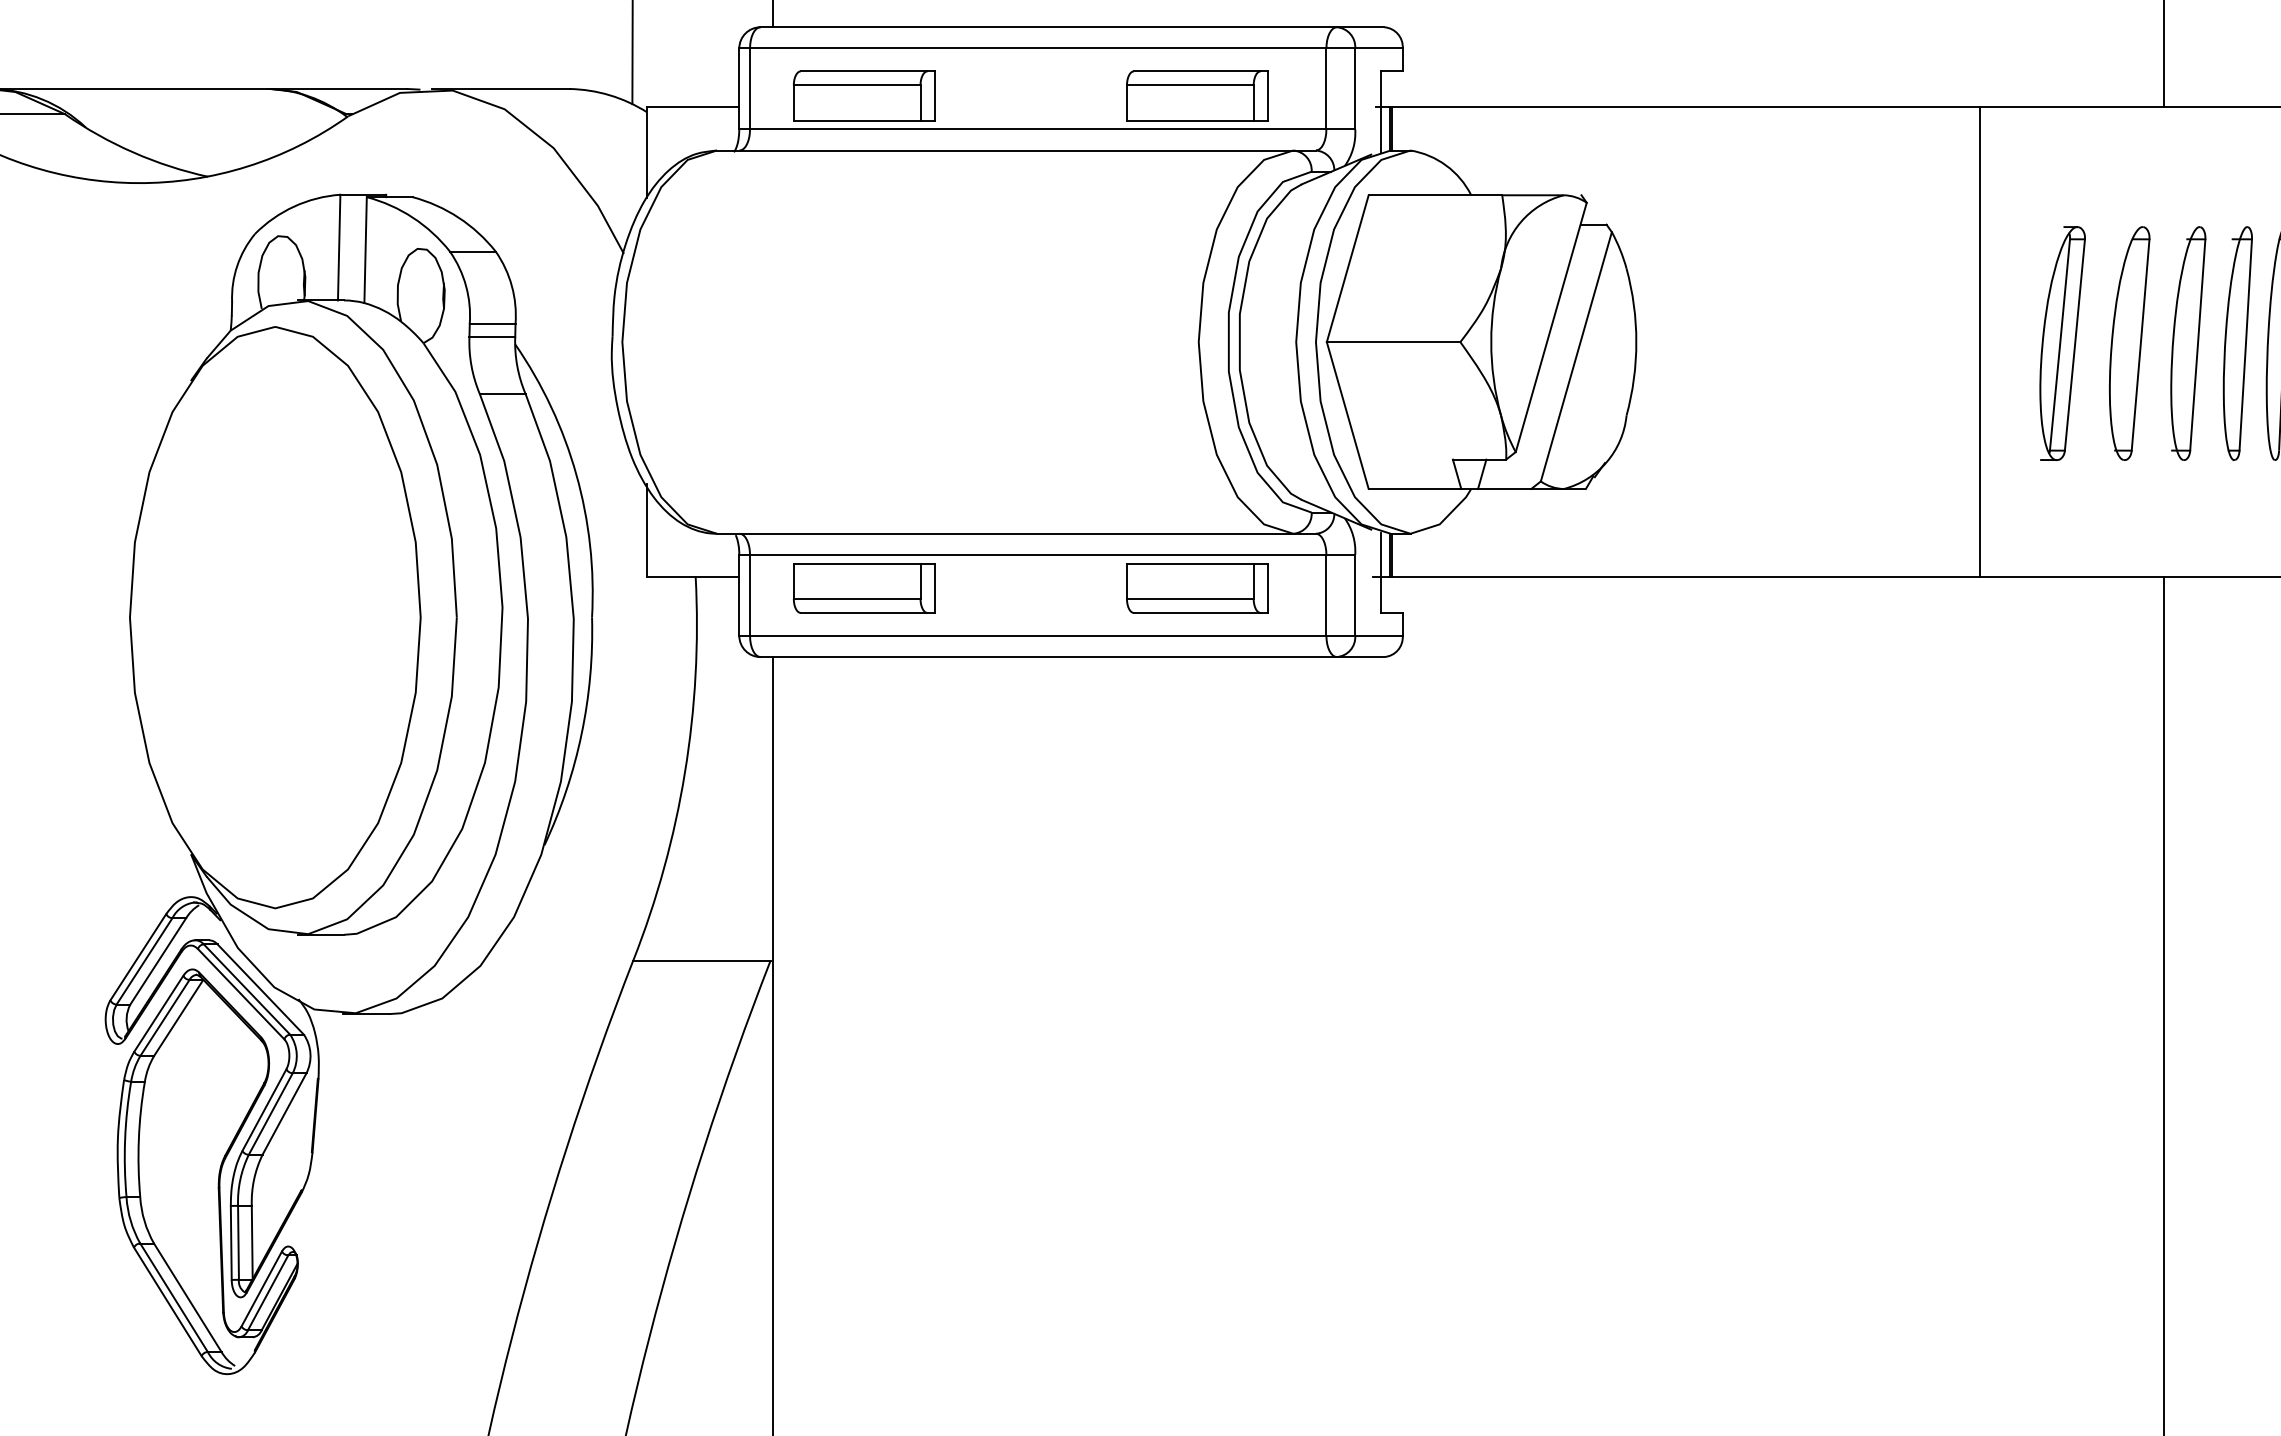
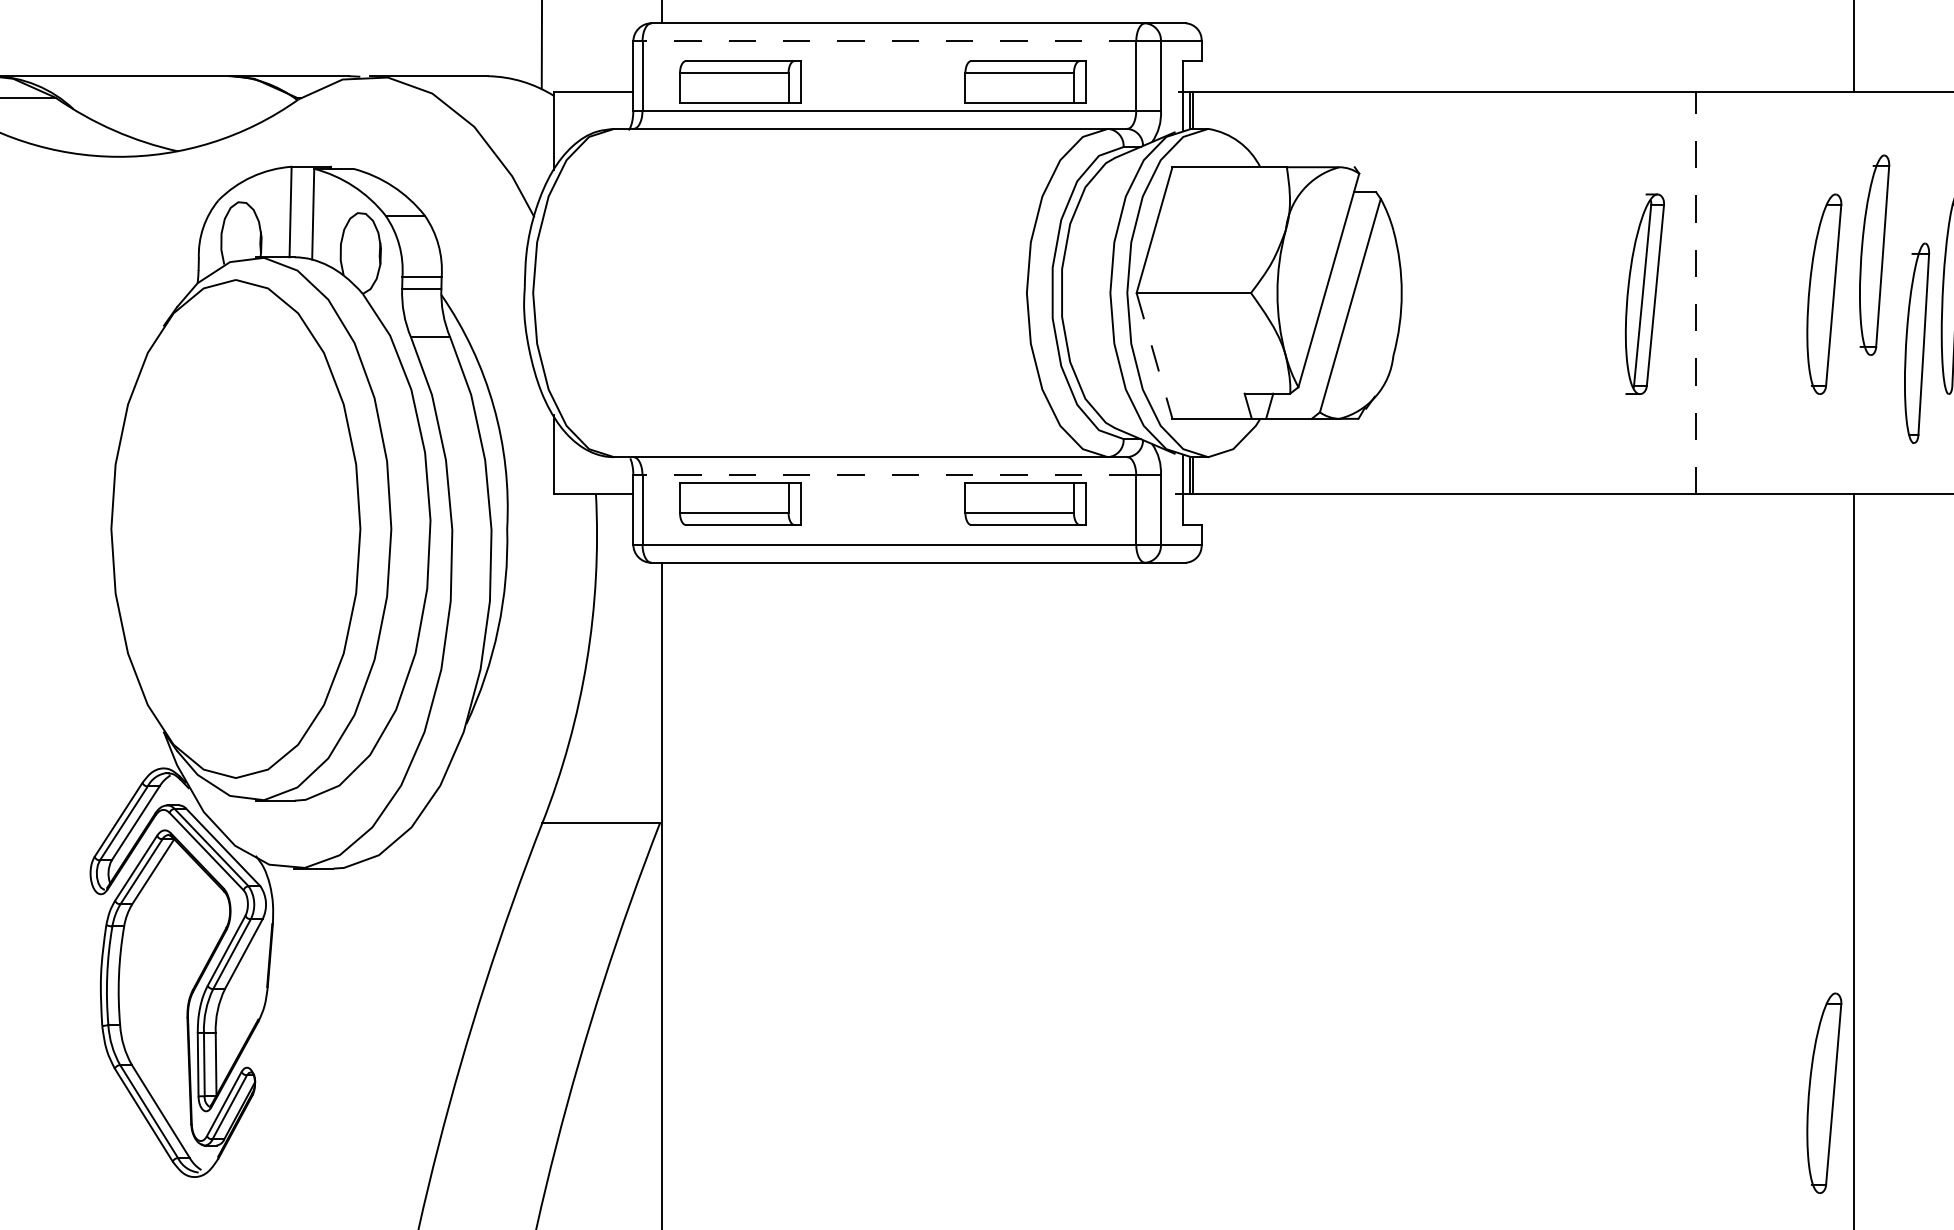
line: (1038, 48) -> (889, 41), solid -> dashed
line: (1980, 341) -> (1696, 292), solid -> dashed
part: (2062, 342) -> (1644, 293), moved
part: (2188, 342) -> (1874, 254), moved
part: (2237, 342) -> (1916, 342), moved
line: (1347, 416) -> (1154, 356), solid -> dashed
line: (1038, 555) -> (889, 475), solid -> dashed
part: (2129, 1275) -> (1824, 1092), added

